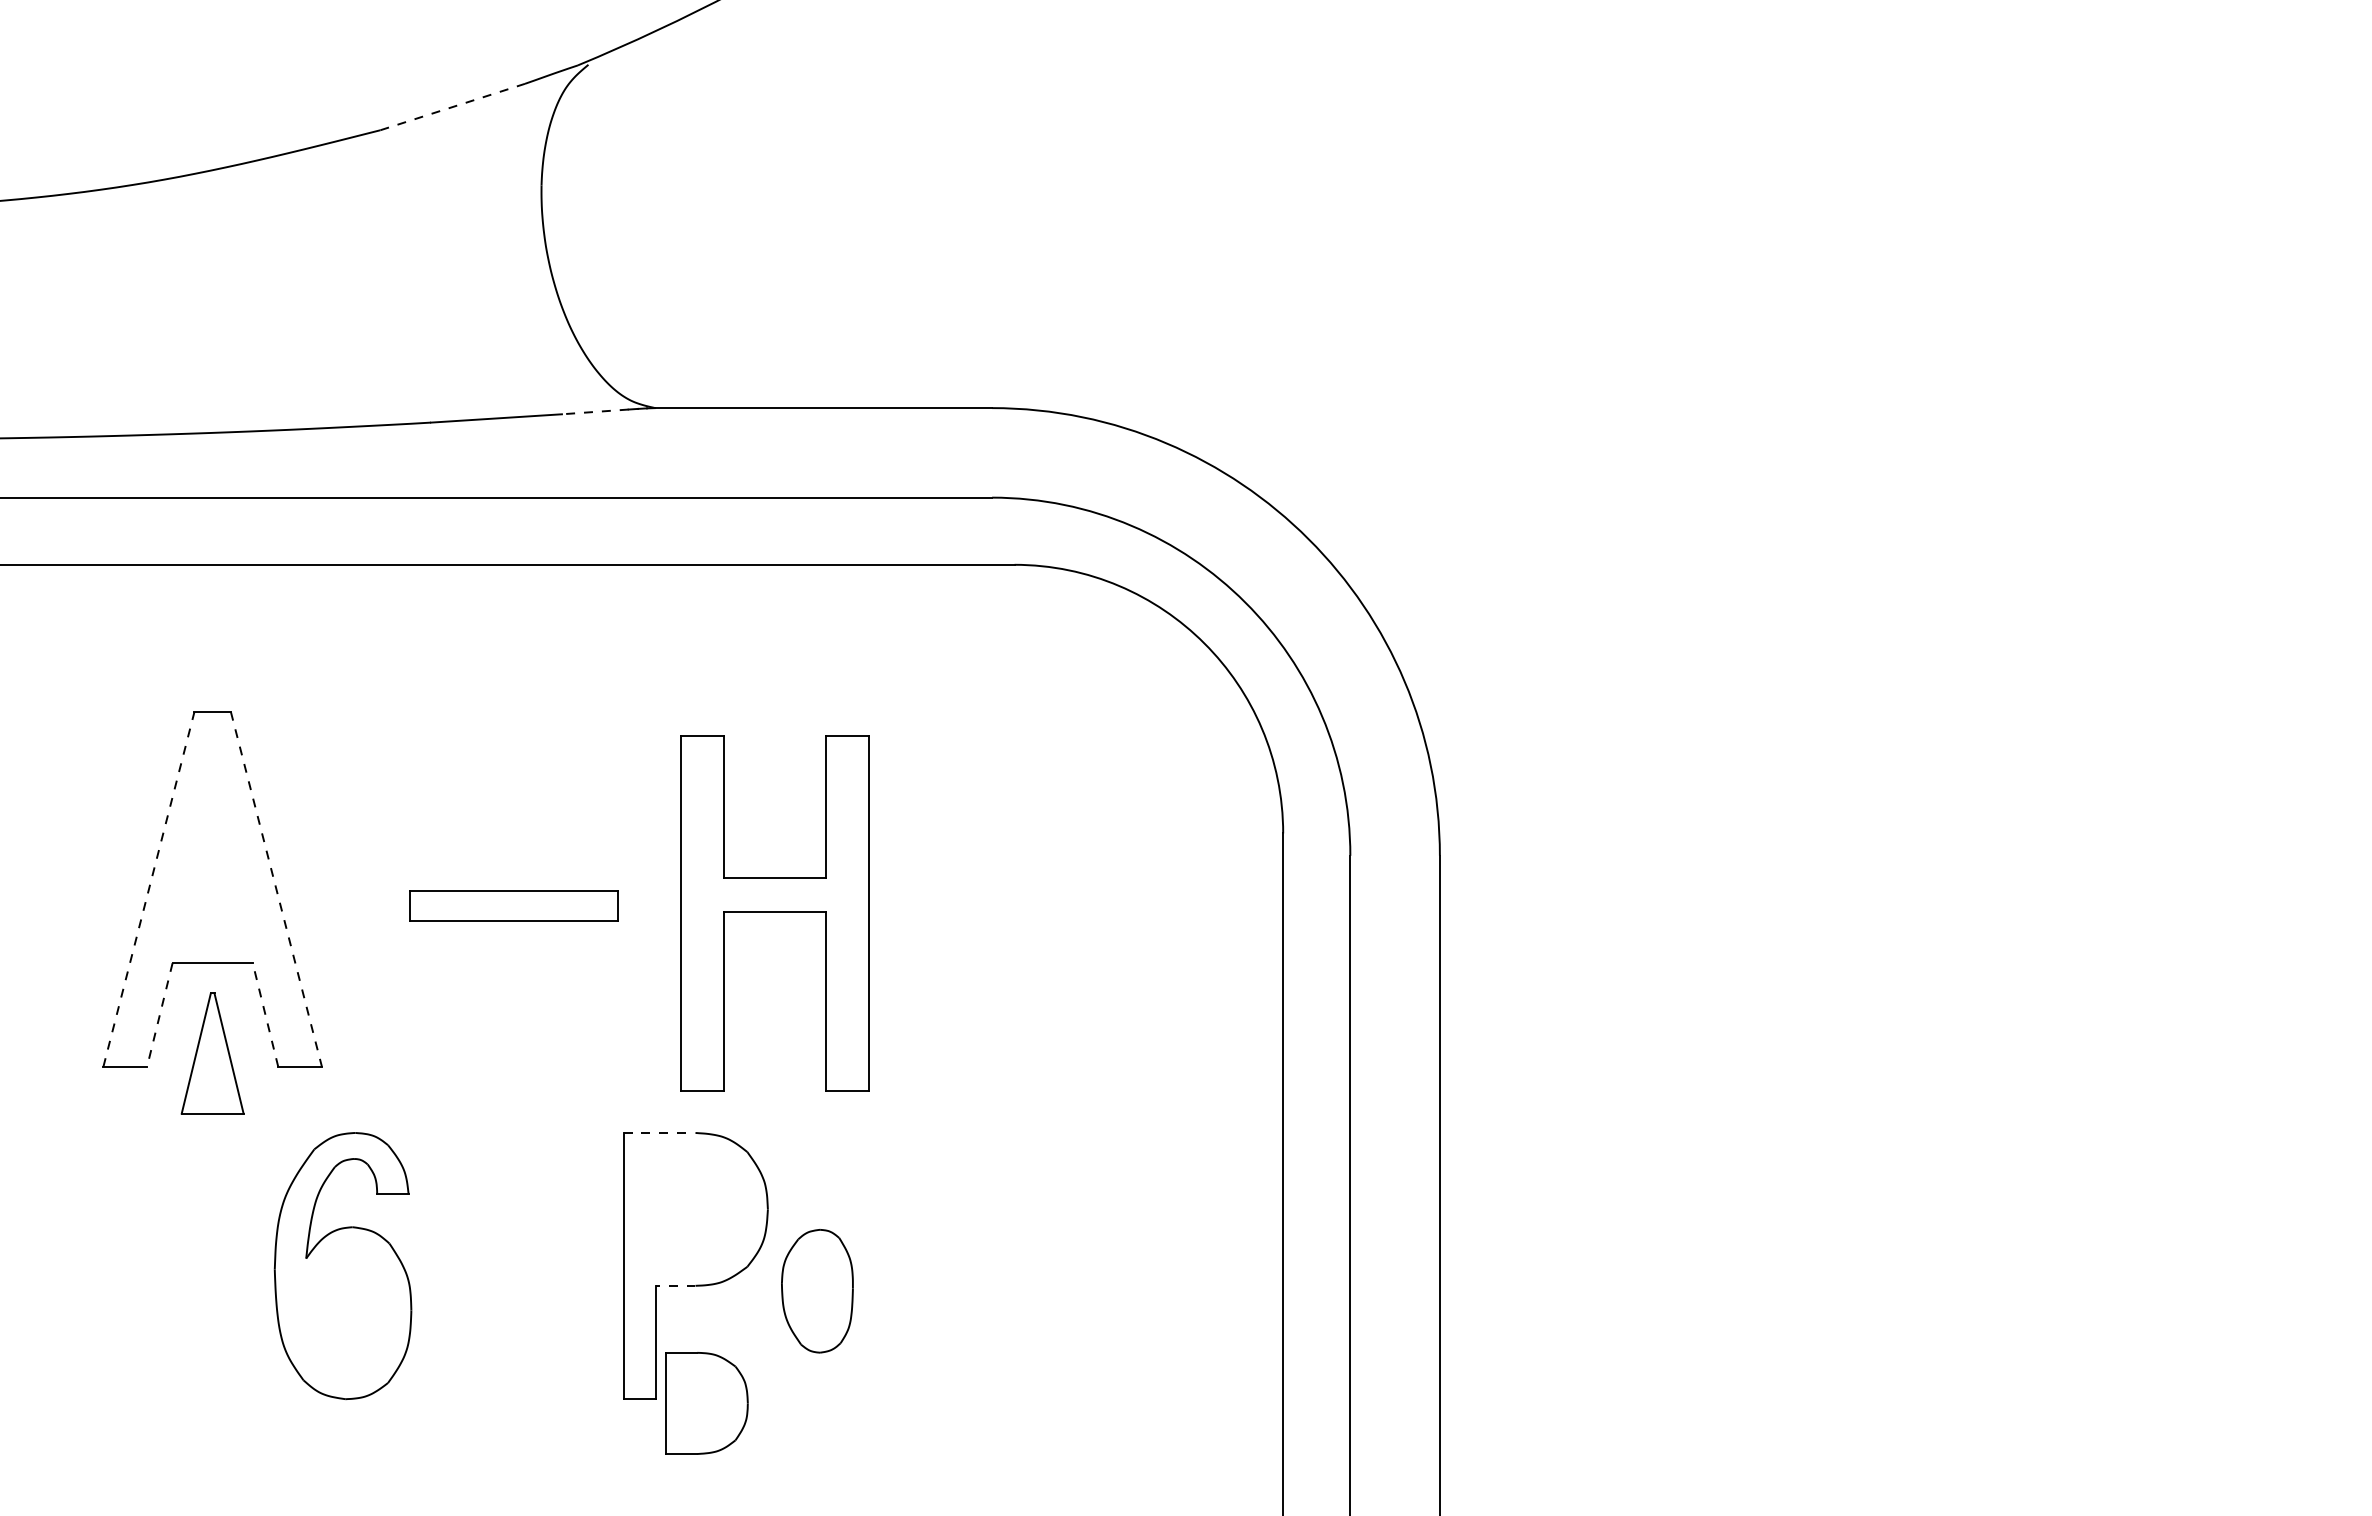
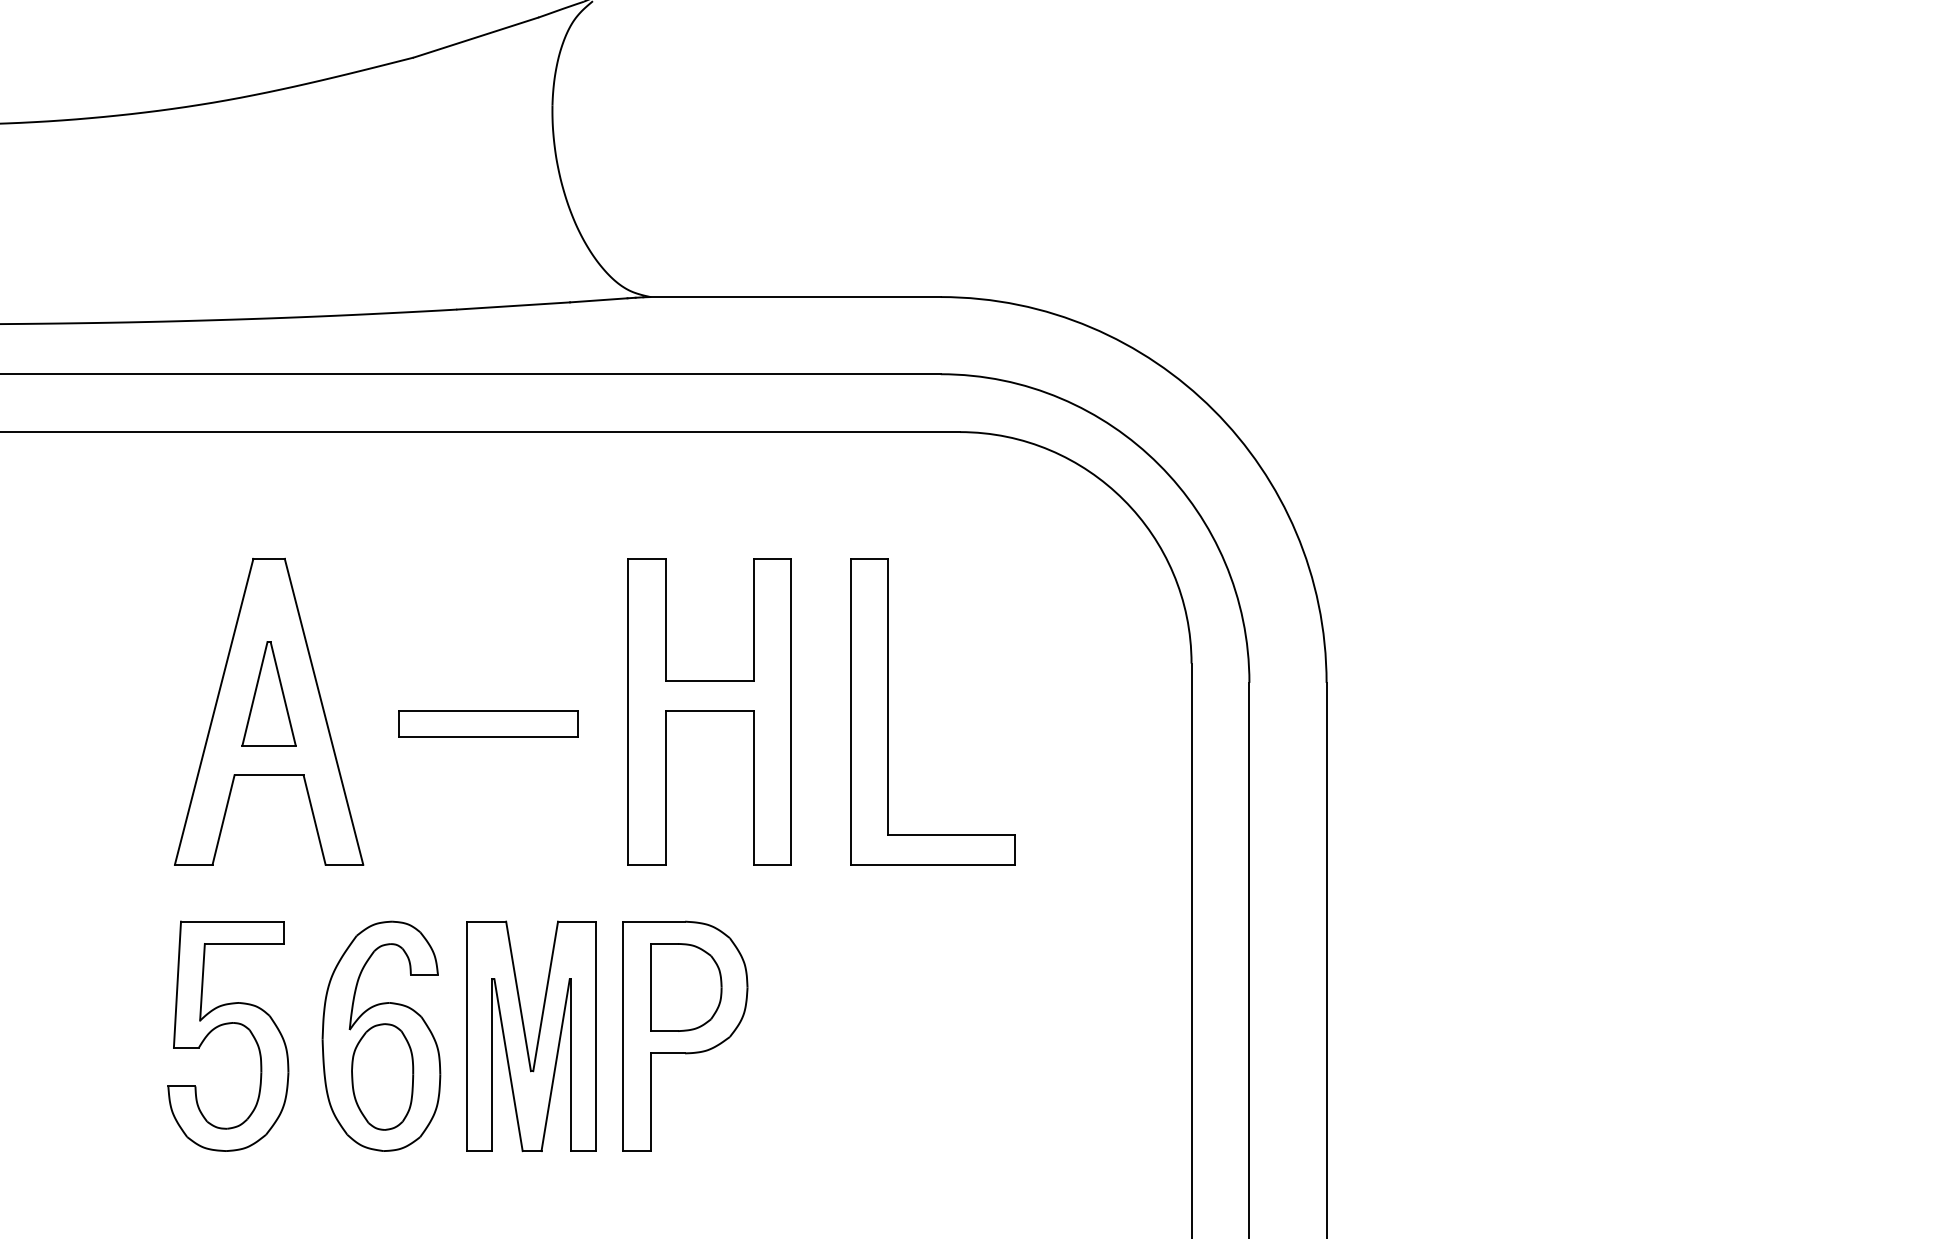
line: (452, 107) -> (475, 38), dashed -> solid
line: (594, 411) -> (598, 299), dashed -> solid
line: (149, 888) -> (214, 711), dashed -> solid
line: (276, 889) -> (324, 711), dashed -> solid
part: (931, 889) -> (888, 711), added
part: (513, 905) -> (487, 723), moved
part: (774, 913) -> (709, 711), moved
line: (265, 1014) -> (314, 819), dashed -> solid
line: (159, 1015) -> (223, 820), dashed -> solid
part: (212, 1053) -> (268, 693), moved
line: (659, 1133) -> (654, 922), dashed -> solid
part: (164, 1252) -> (227, 1024), added
part: (516, 1266) -> (530, 1036), added
line: (675, 1285) -> (667, 1053), dashed -> solid
part: (817, 1291) -> (382, 1077), moved
part: (706, 1403) -> (686, 987), moved

